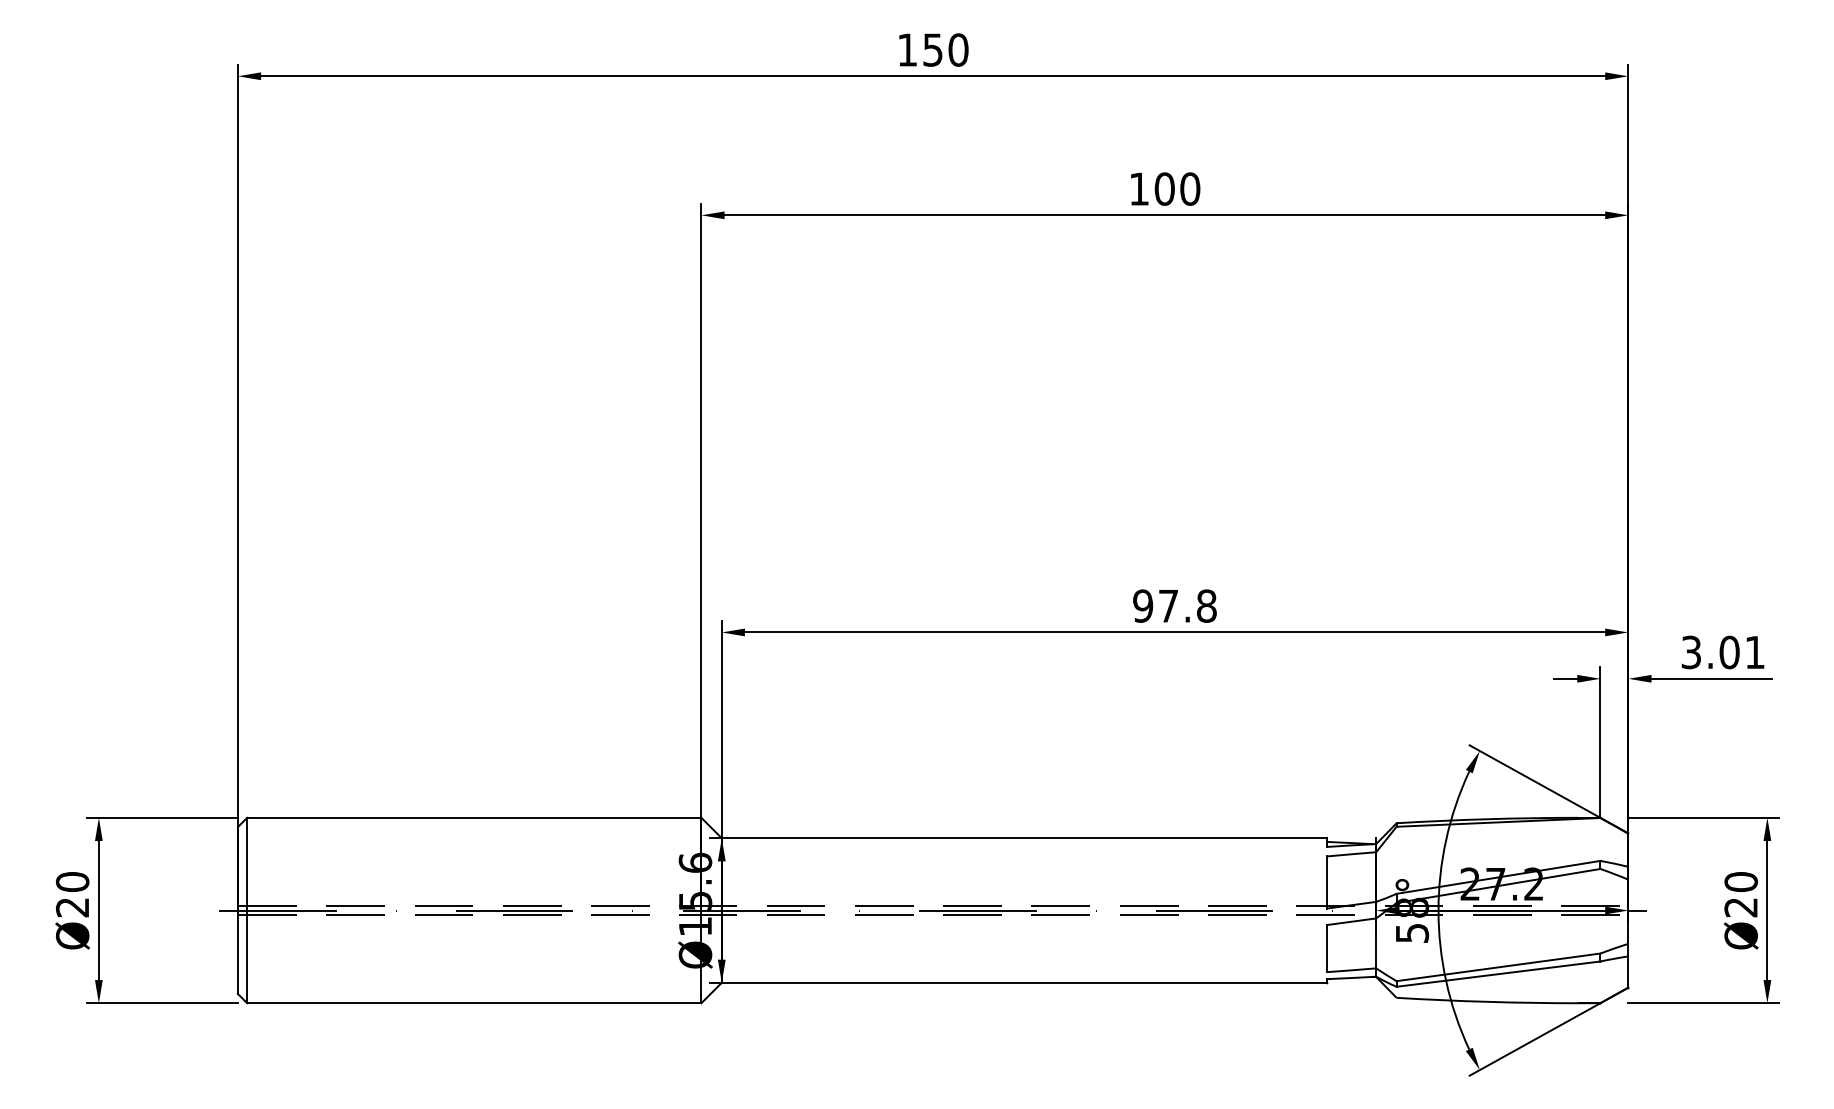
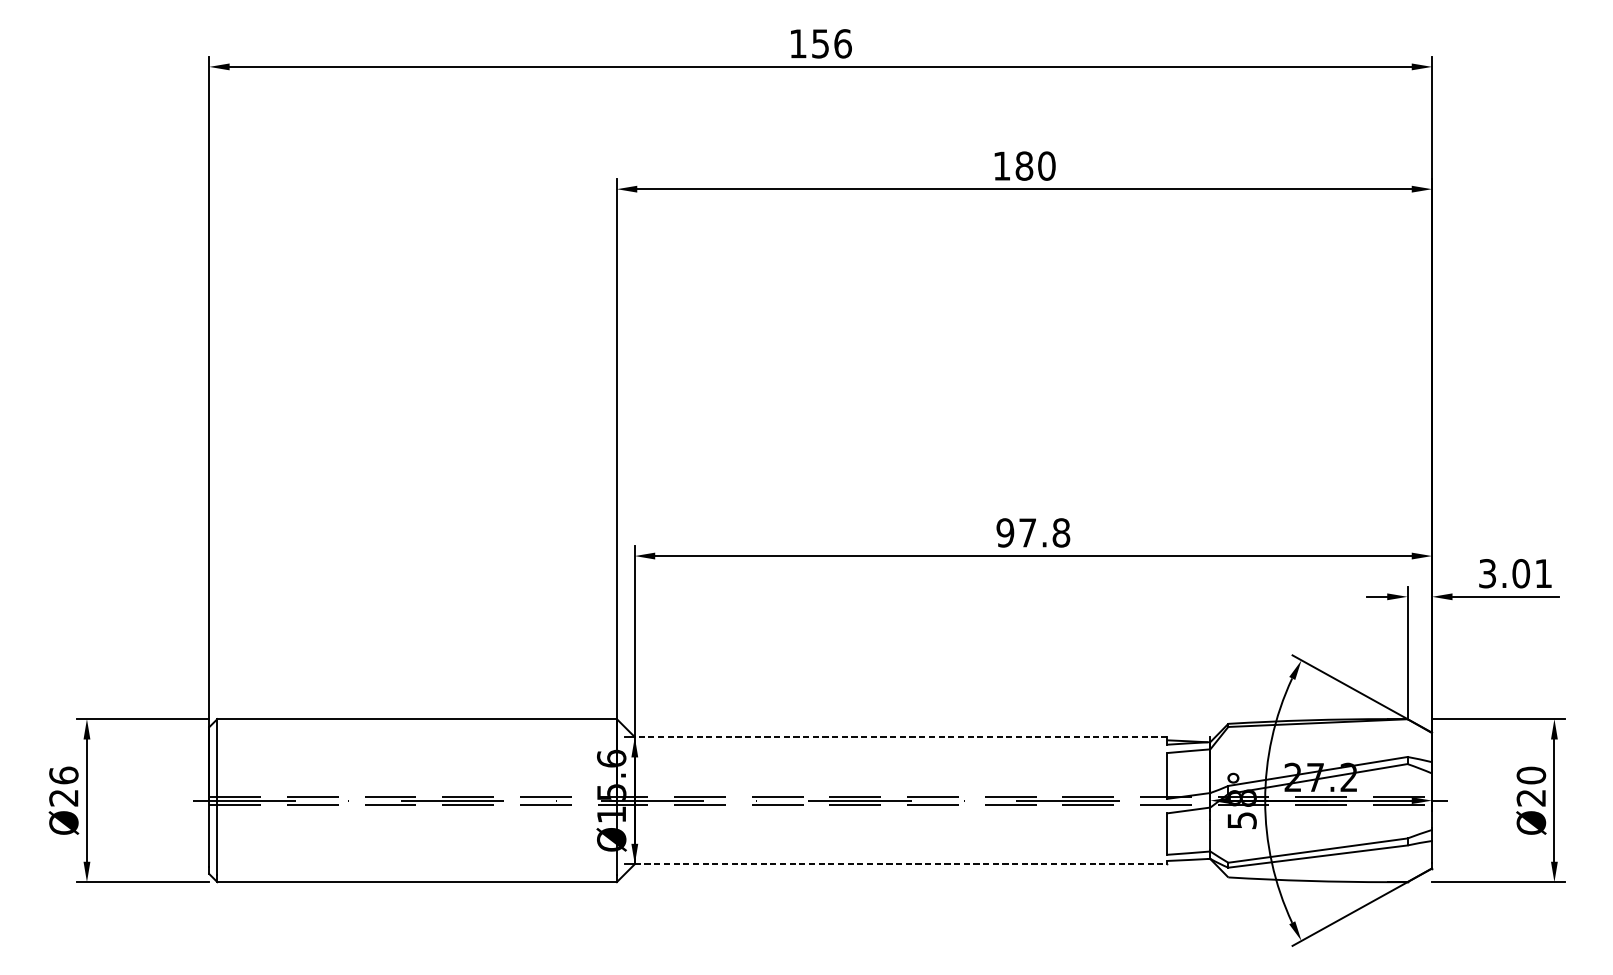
text: (958, 49) -> (842, 43), 150 -> 156
text: (1164, 188) -> (1024, 165), 100 -> 180
line: (1024, 838) -> (901, 737), solid -> dashed
text: (72, 881) -> (63, 775), Ø20 -> Ø26
line: (1024, 982) -> (901, 863), solid -> dashed

